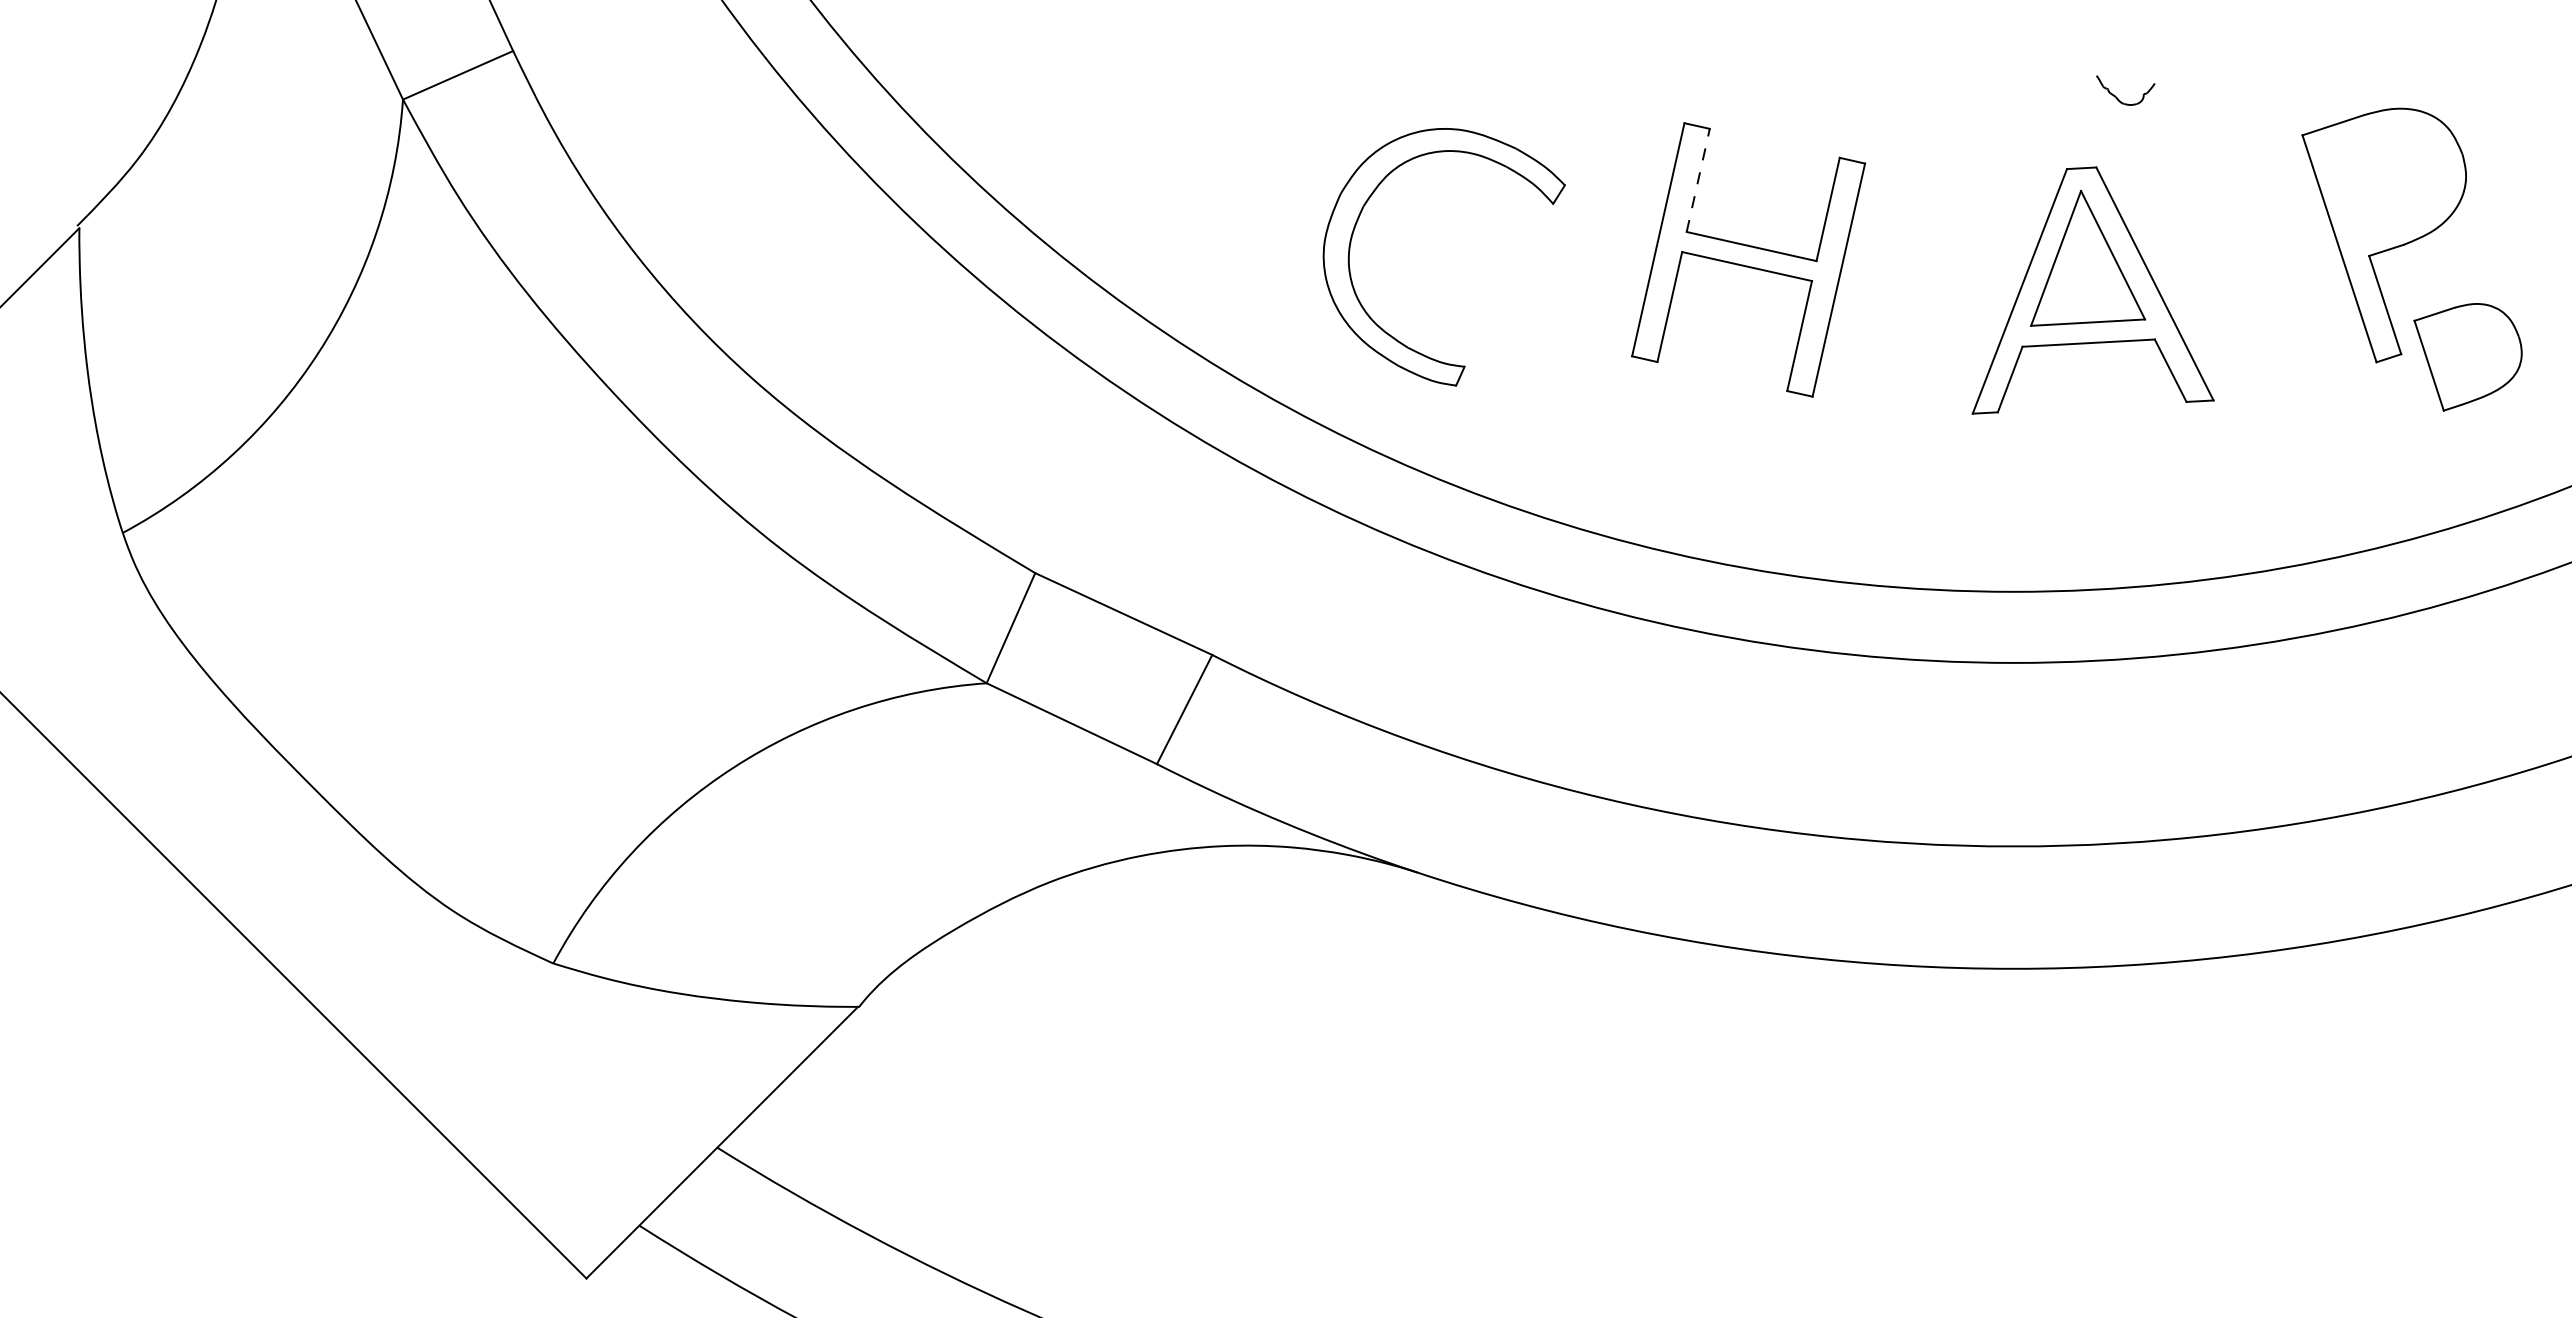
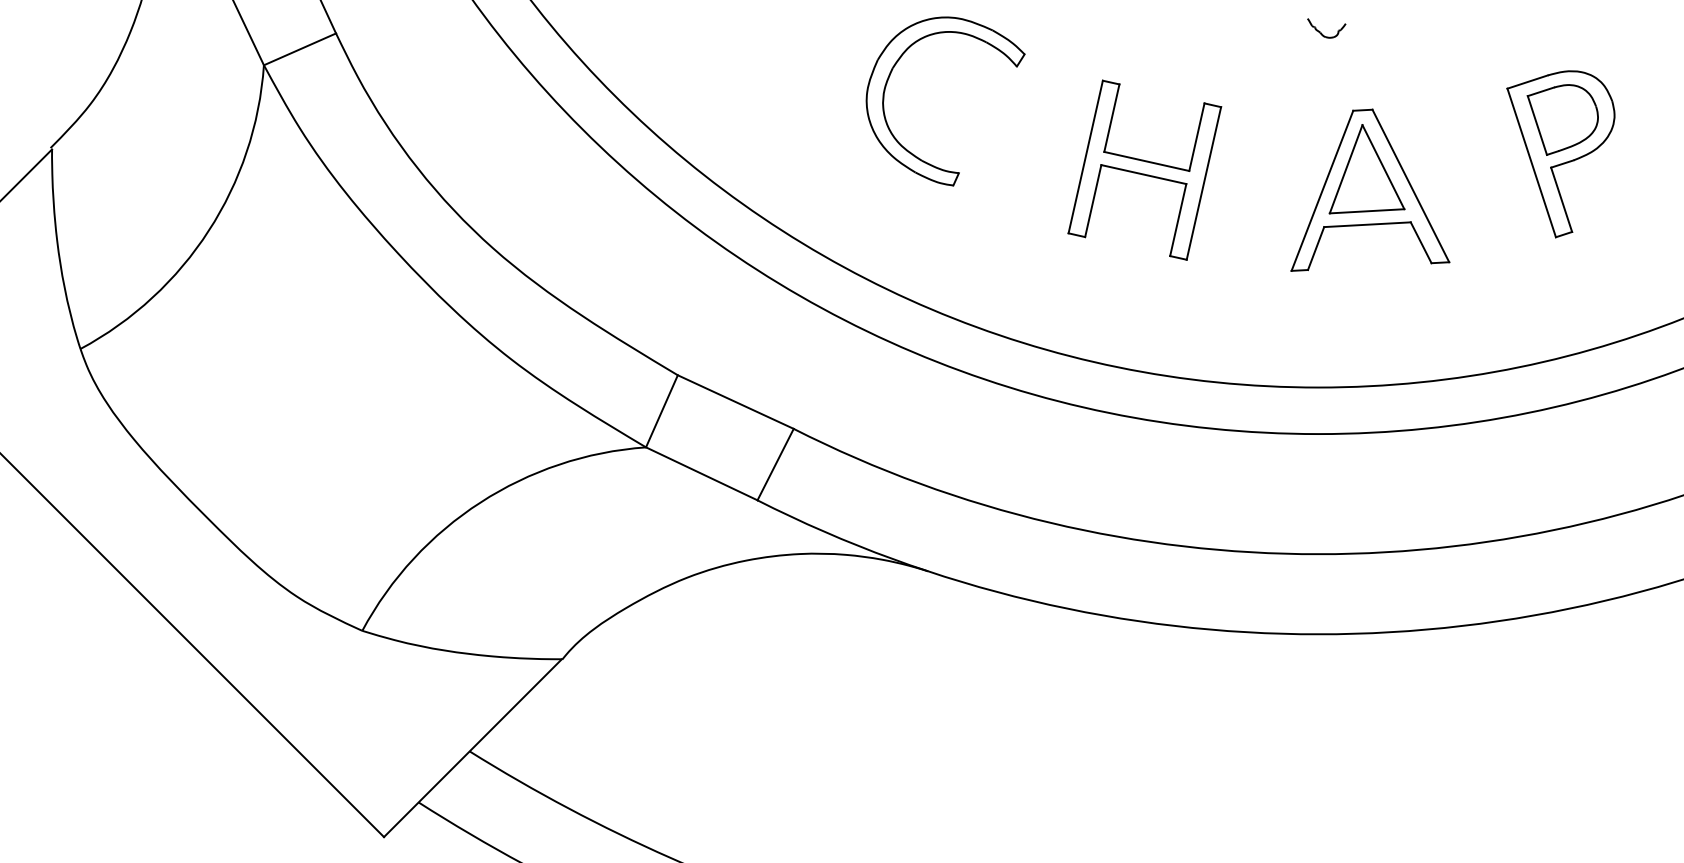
part: (2117, 96) -> (1321, 32), moved
line: (1697, 180) -> (1111, 118), dashed -> solid
part: (1360, 219) -> (890, 76), moved
part: (2467, 356) -> (1562, 119), moved

